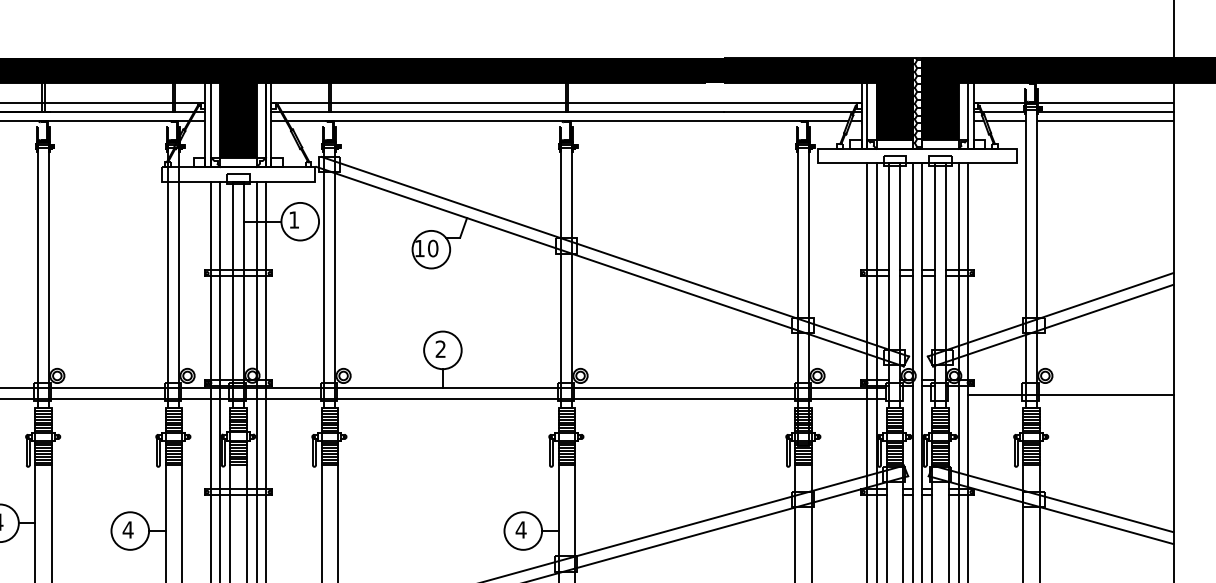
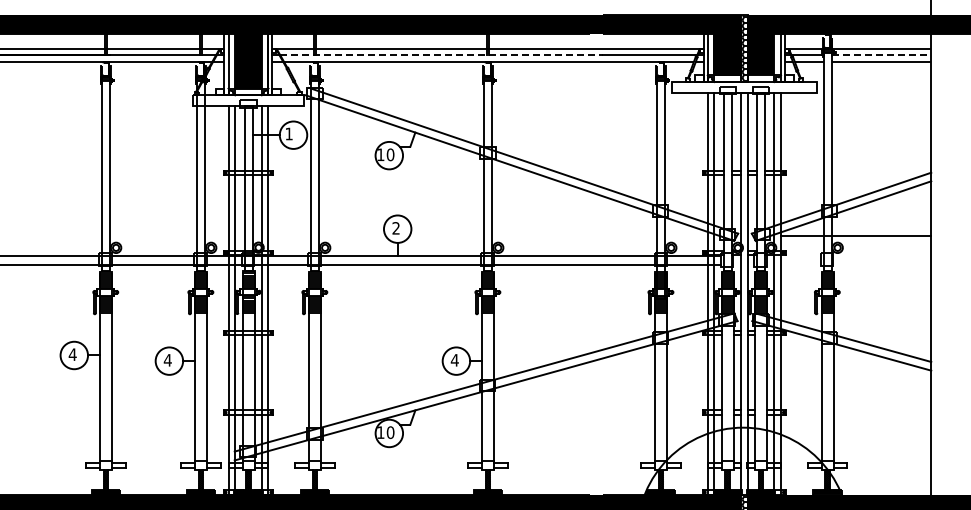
line: (504, 112) -> (442, 55), solid -> dashed
line: (1105, 112) -> (881, 55), solid -> dashed
line: (1069, 394) -> (855, 235), moved

